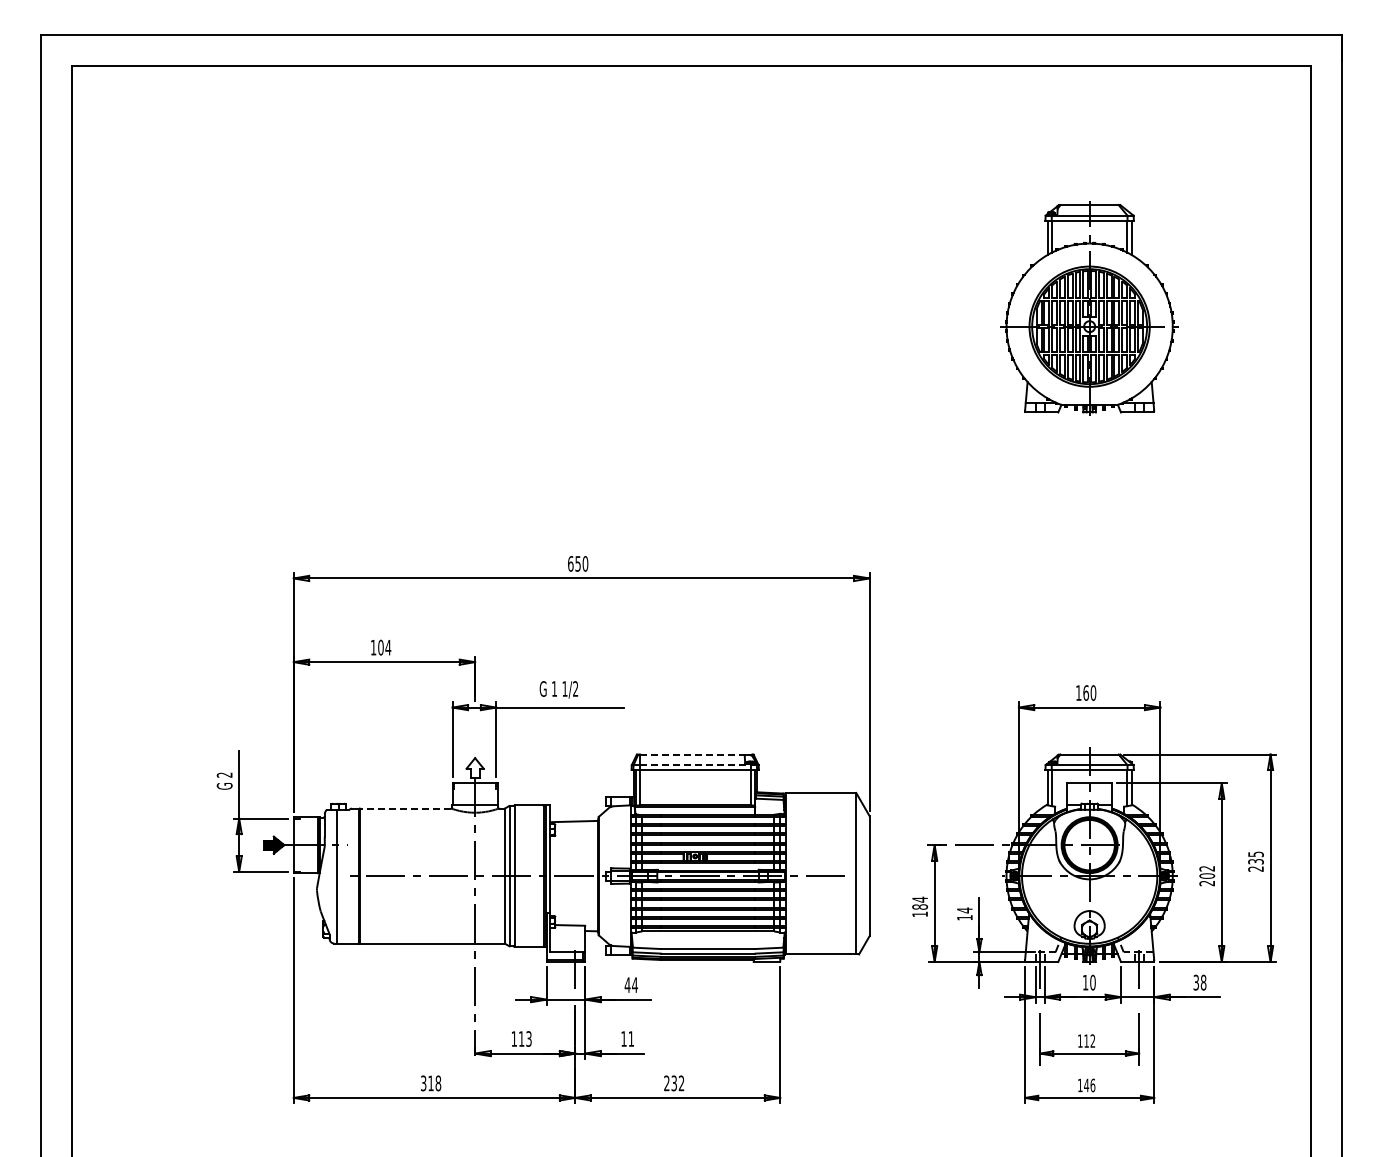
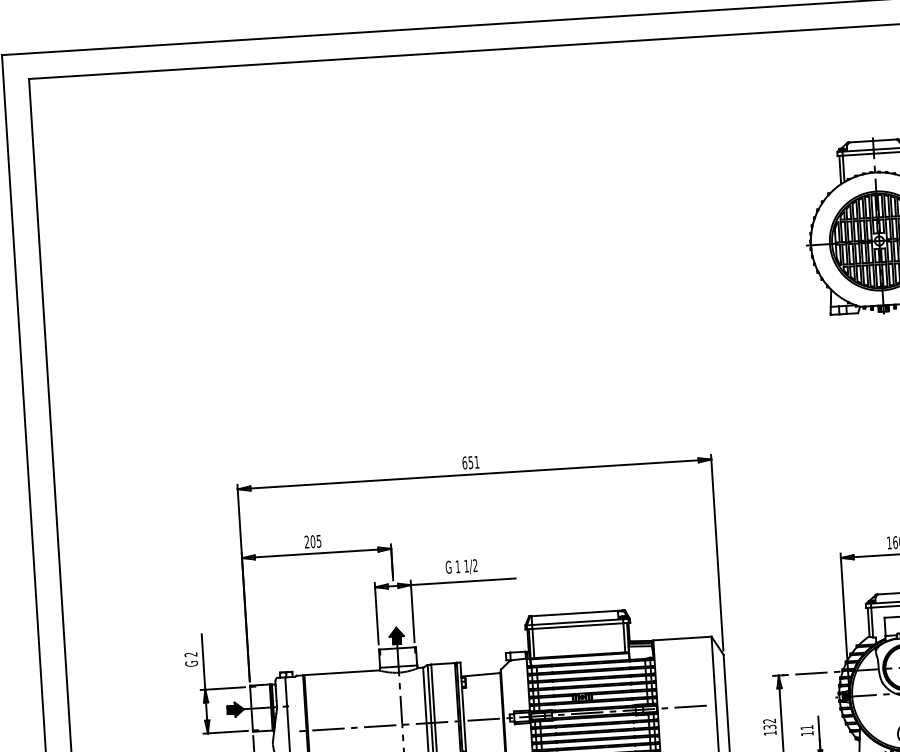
text: (585, 563) -> (476, 461), 650 -> 651
text: (380, 647) -> (312, 541), 104 -> 205
line: (695, 754) -> (577, 613), dashed -> solid
line: (695, 765) -> (577, 622), dashed -> solid
hatch: (474, 768) -> (396, 636), added
line: (405, 808) -> (341, 672), dashed -> solid
text: (919, 902) -> (769, 723), 184 -> 132
text: (964, 910) -> (806, 727), 14 -> 11

